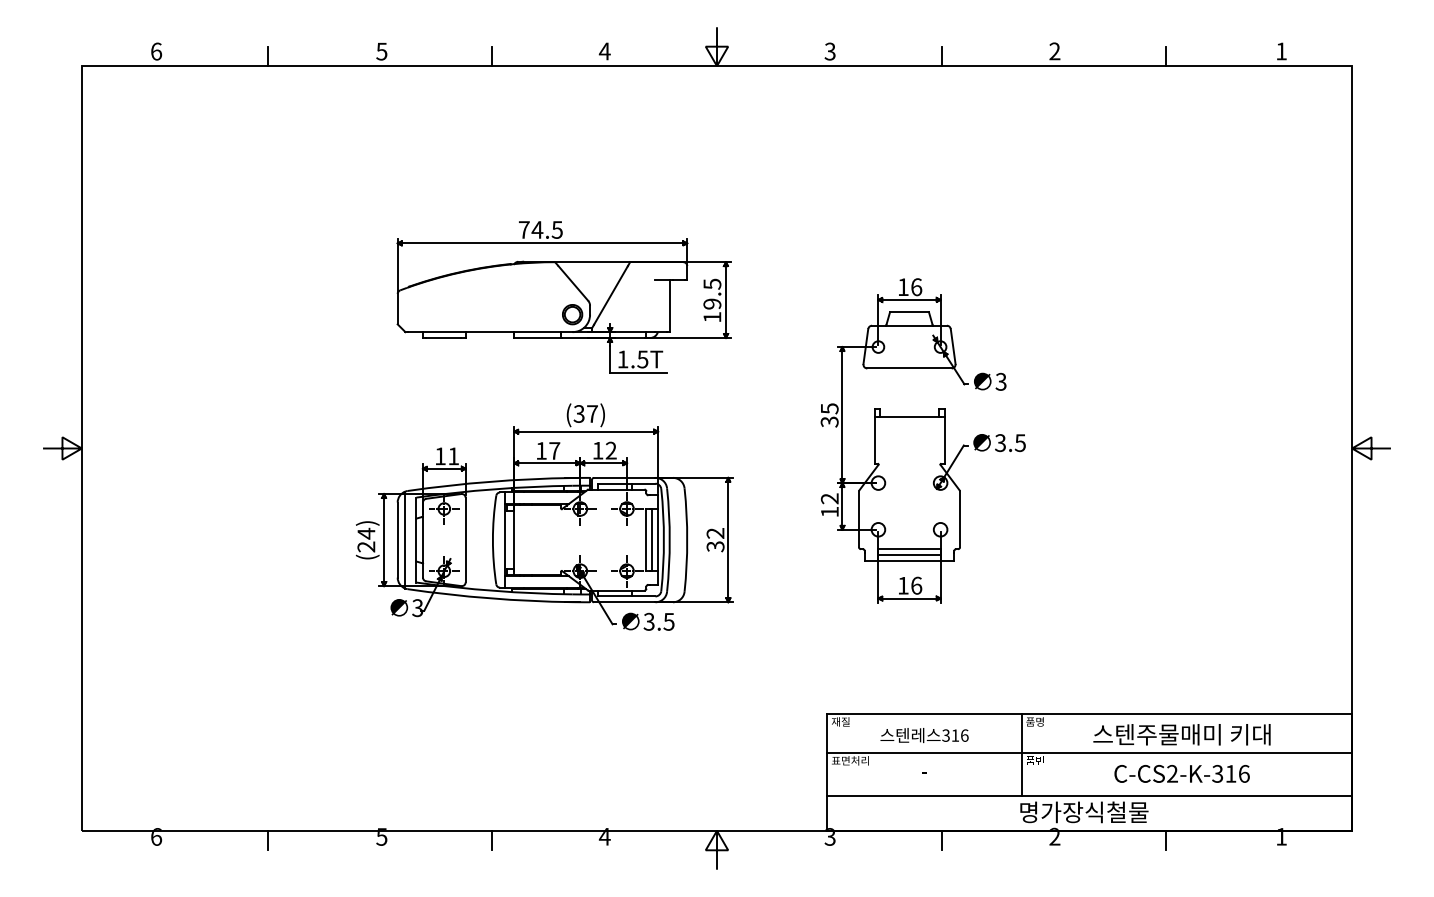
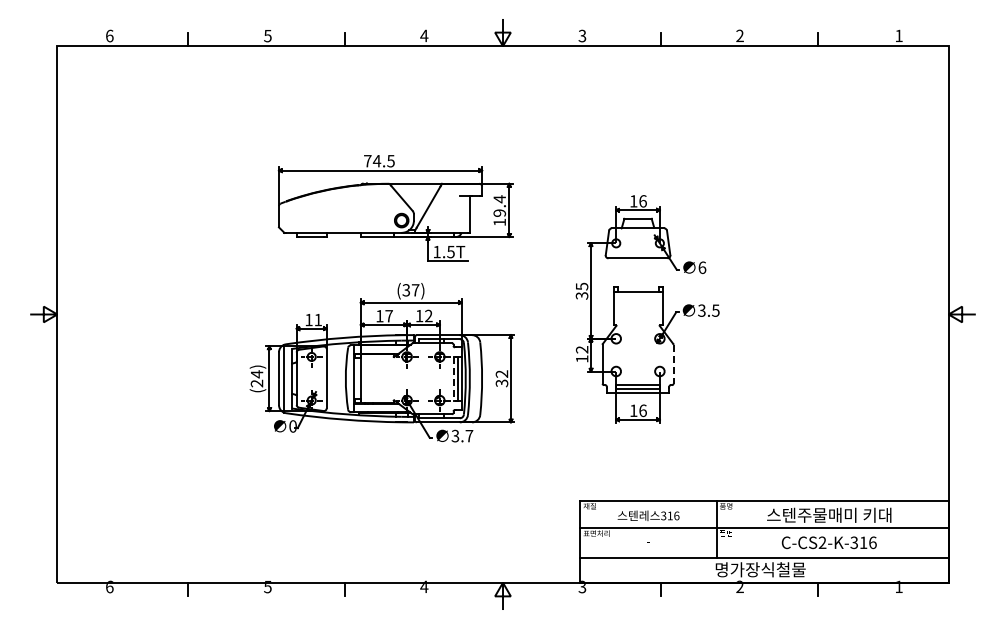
text: (712, 284) -> (499, 199), 19.5 -> 19.4
text: (1001, 381) -> (702, 267), 3 -> 6
line: (960, 519) -> (673, 364), solid -> dashed
line: (646, 539) -> (453, 378), solid -> dashed
text: (416, 608) -> (292, 426), 3 -> 0
text: (669, 622) -> (469, 436), 3.5 -> 3.7

